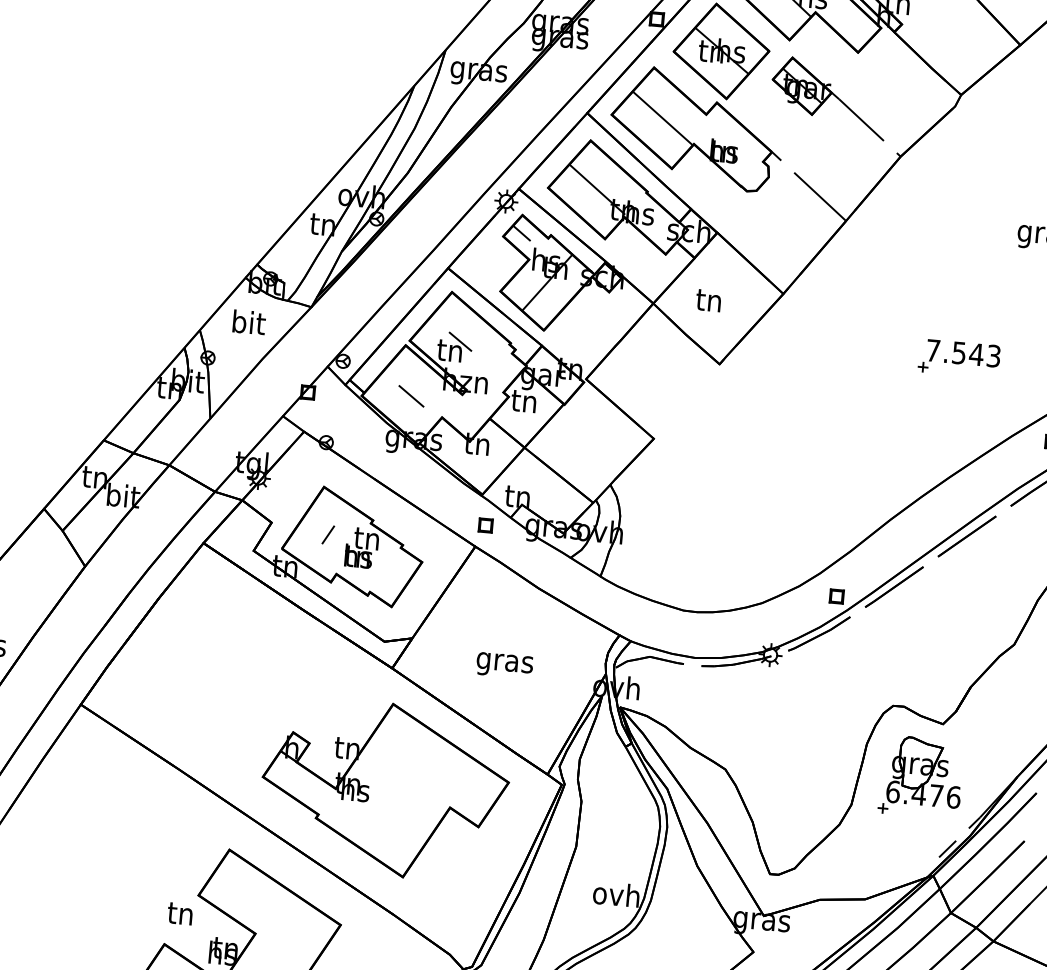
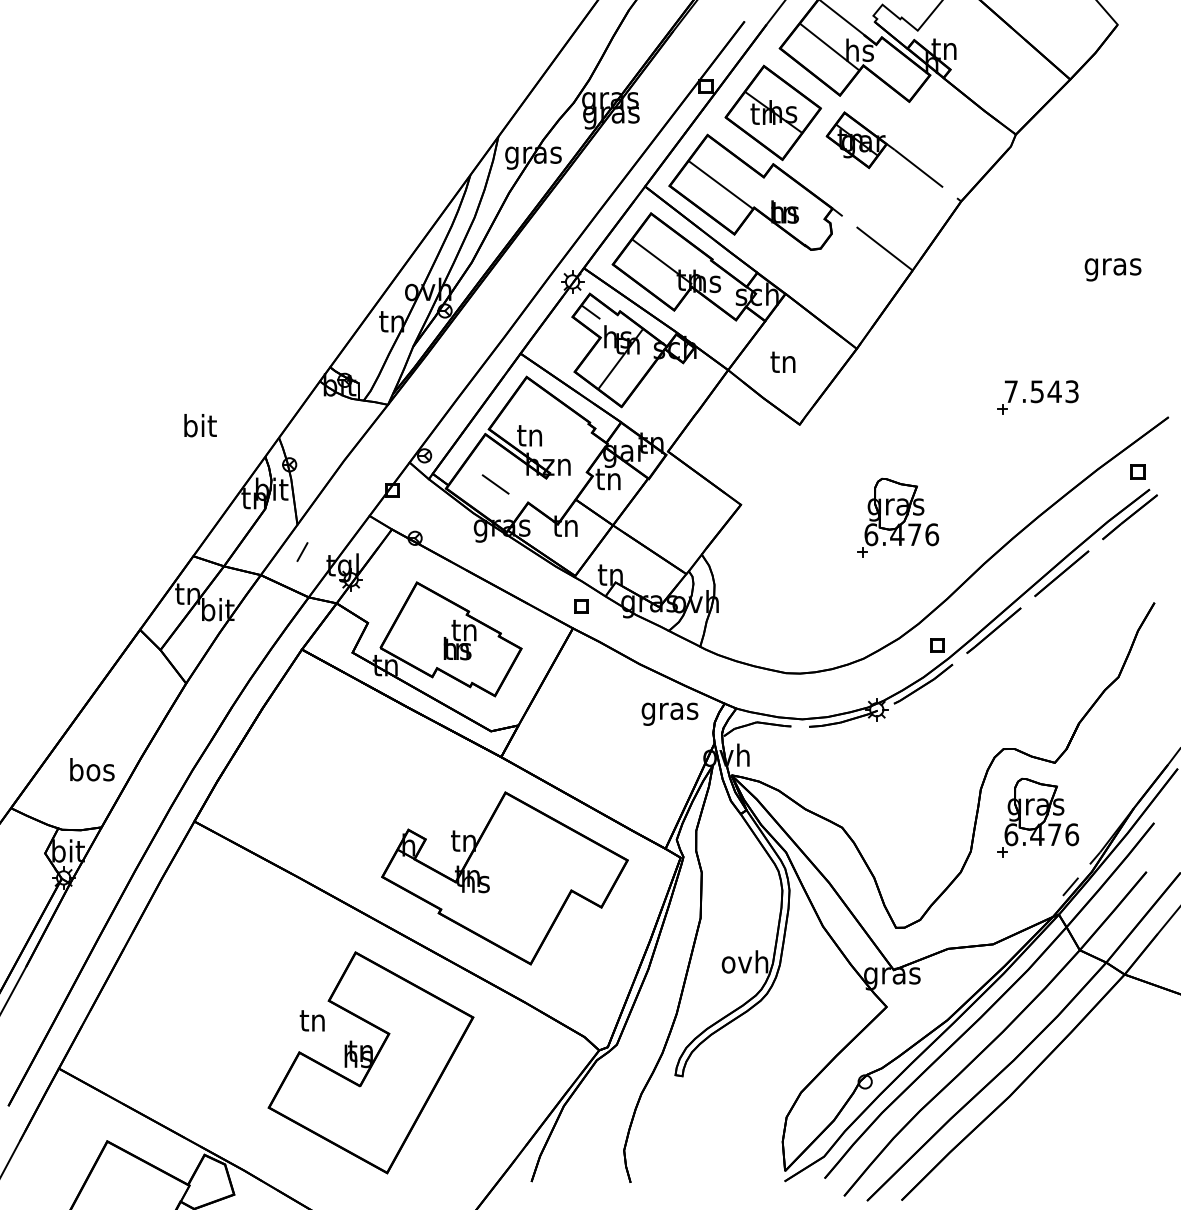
text: (249, 322) -> (200, 425), moved
line: (460, 341) -> (539, 425), removed
part: (809, 465) -> (898, 517), added
line: (328, 534) -> (302, 551), moved
text: (504, 664) -> (669, 713), moved

